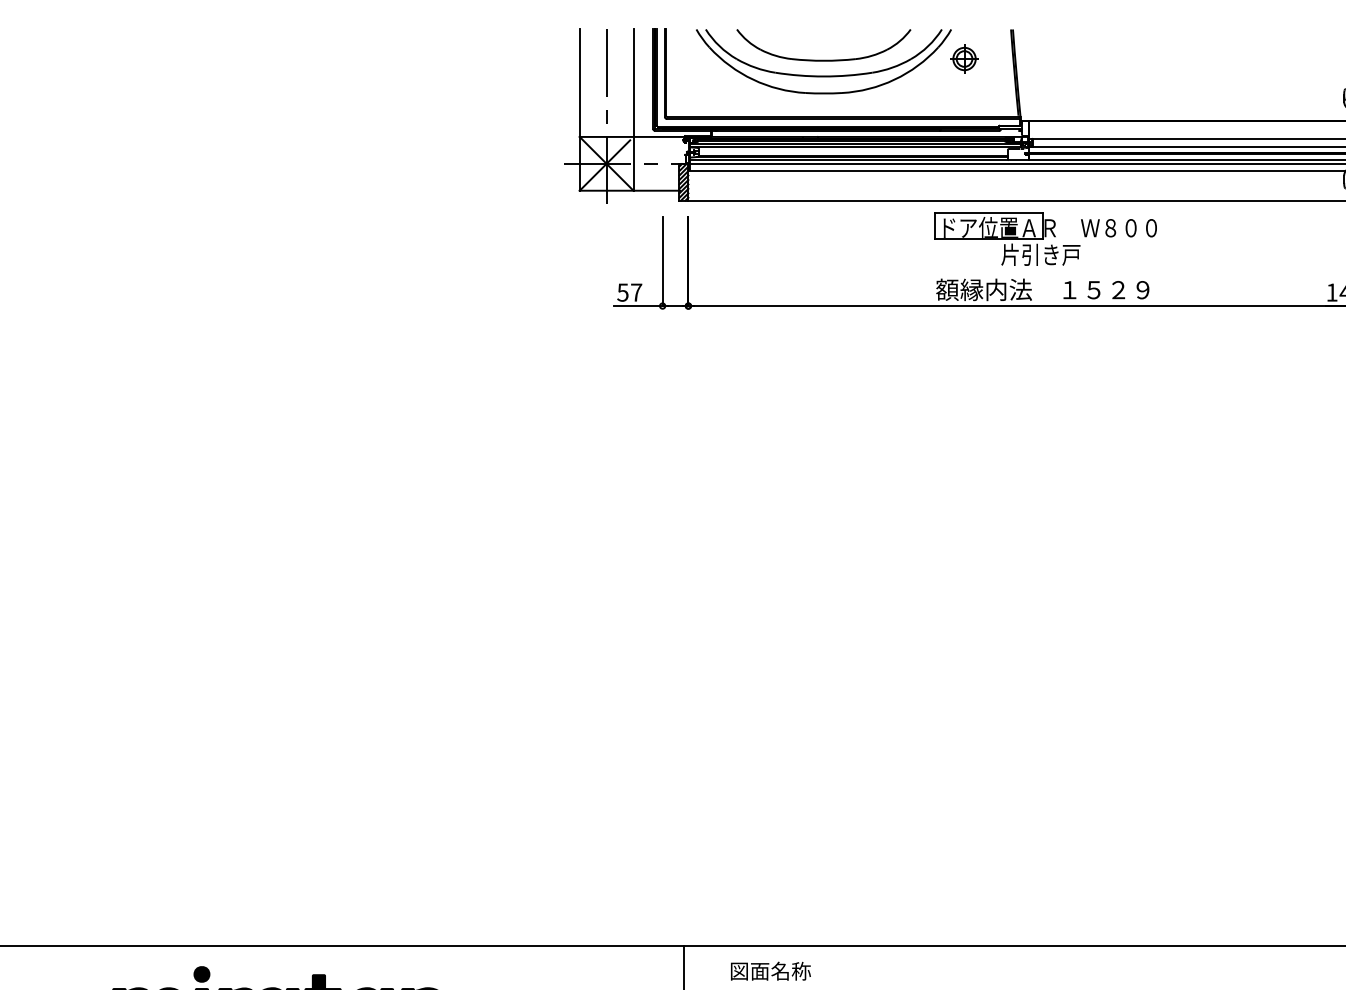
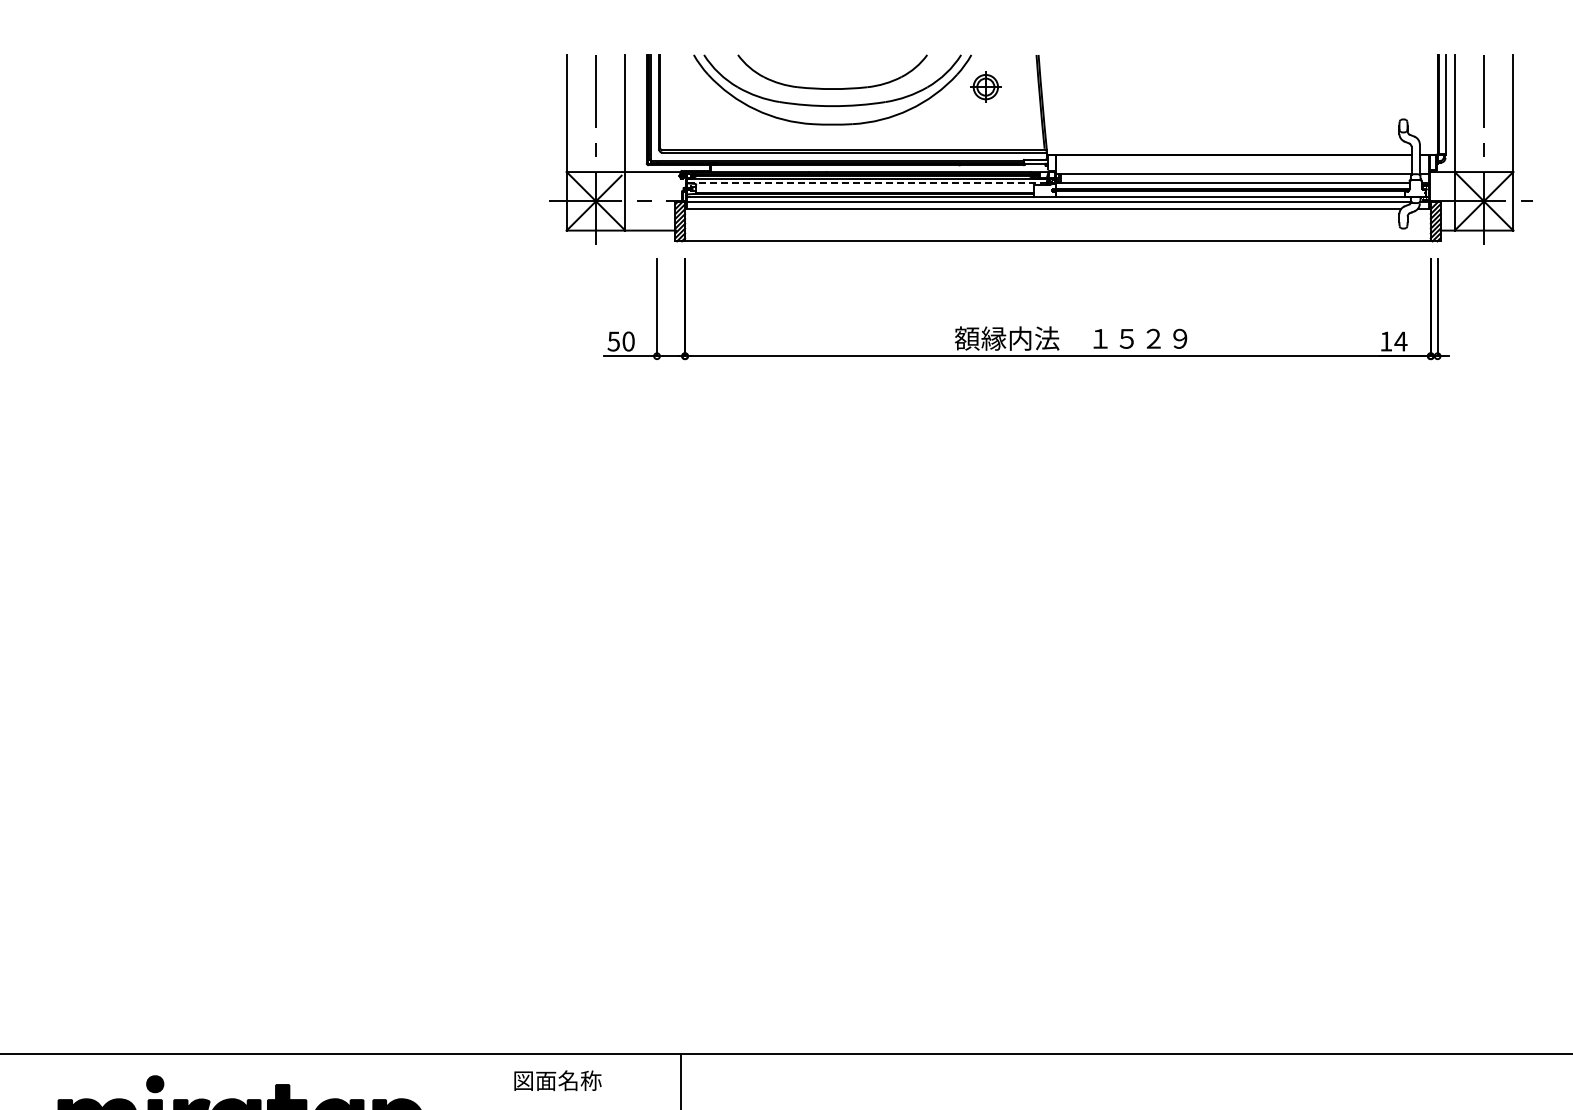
line: (854, 147) -> (866, 183), solid -> dashed
part: (1045, 238) -> (1074, 282), removed
text: (636, 292) -> (628, 341), 57 -> 50
text: (770, 971) -> (557, 1080), moved

